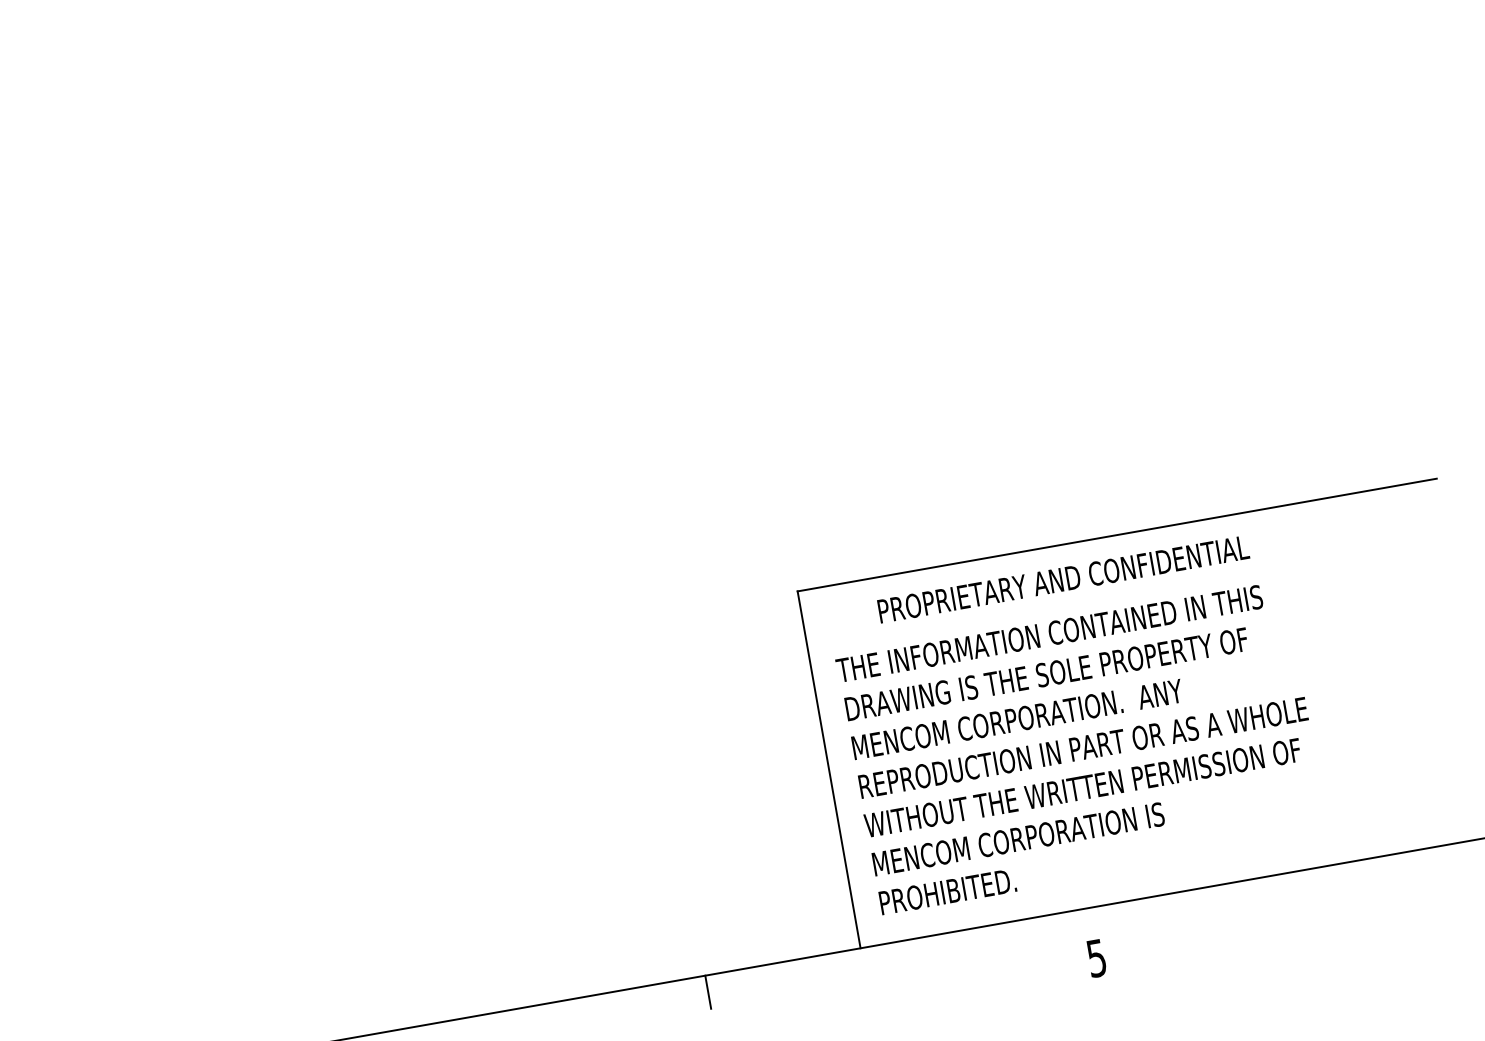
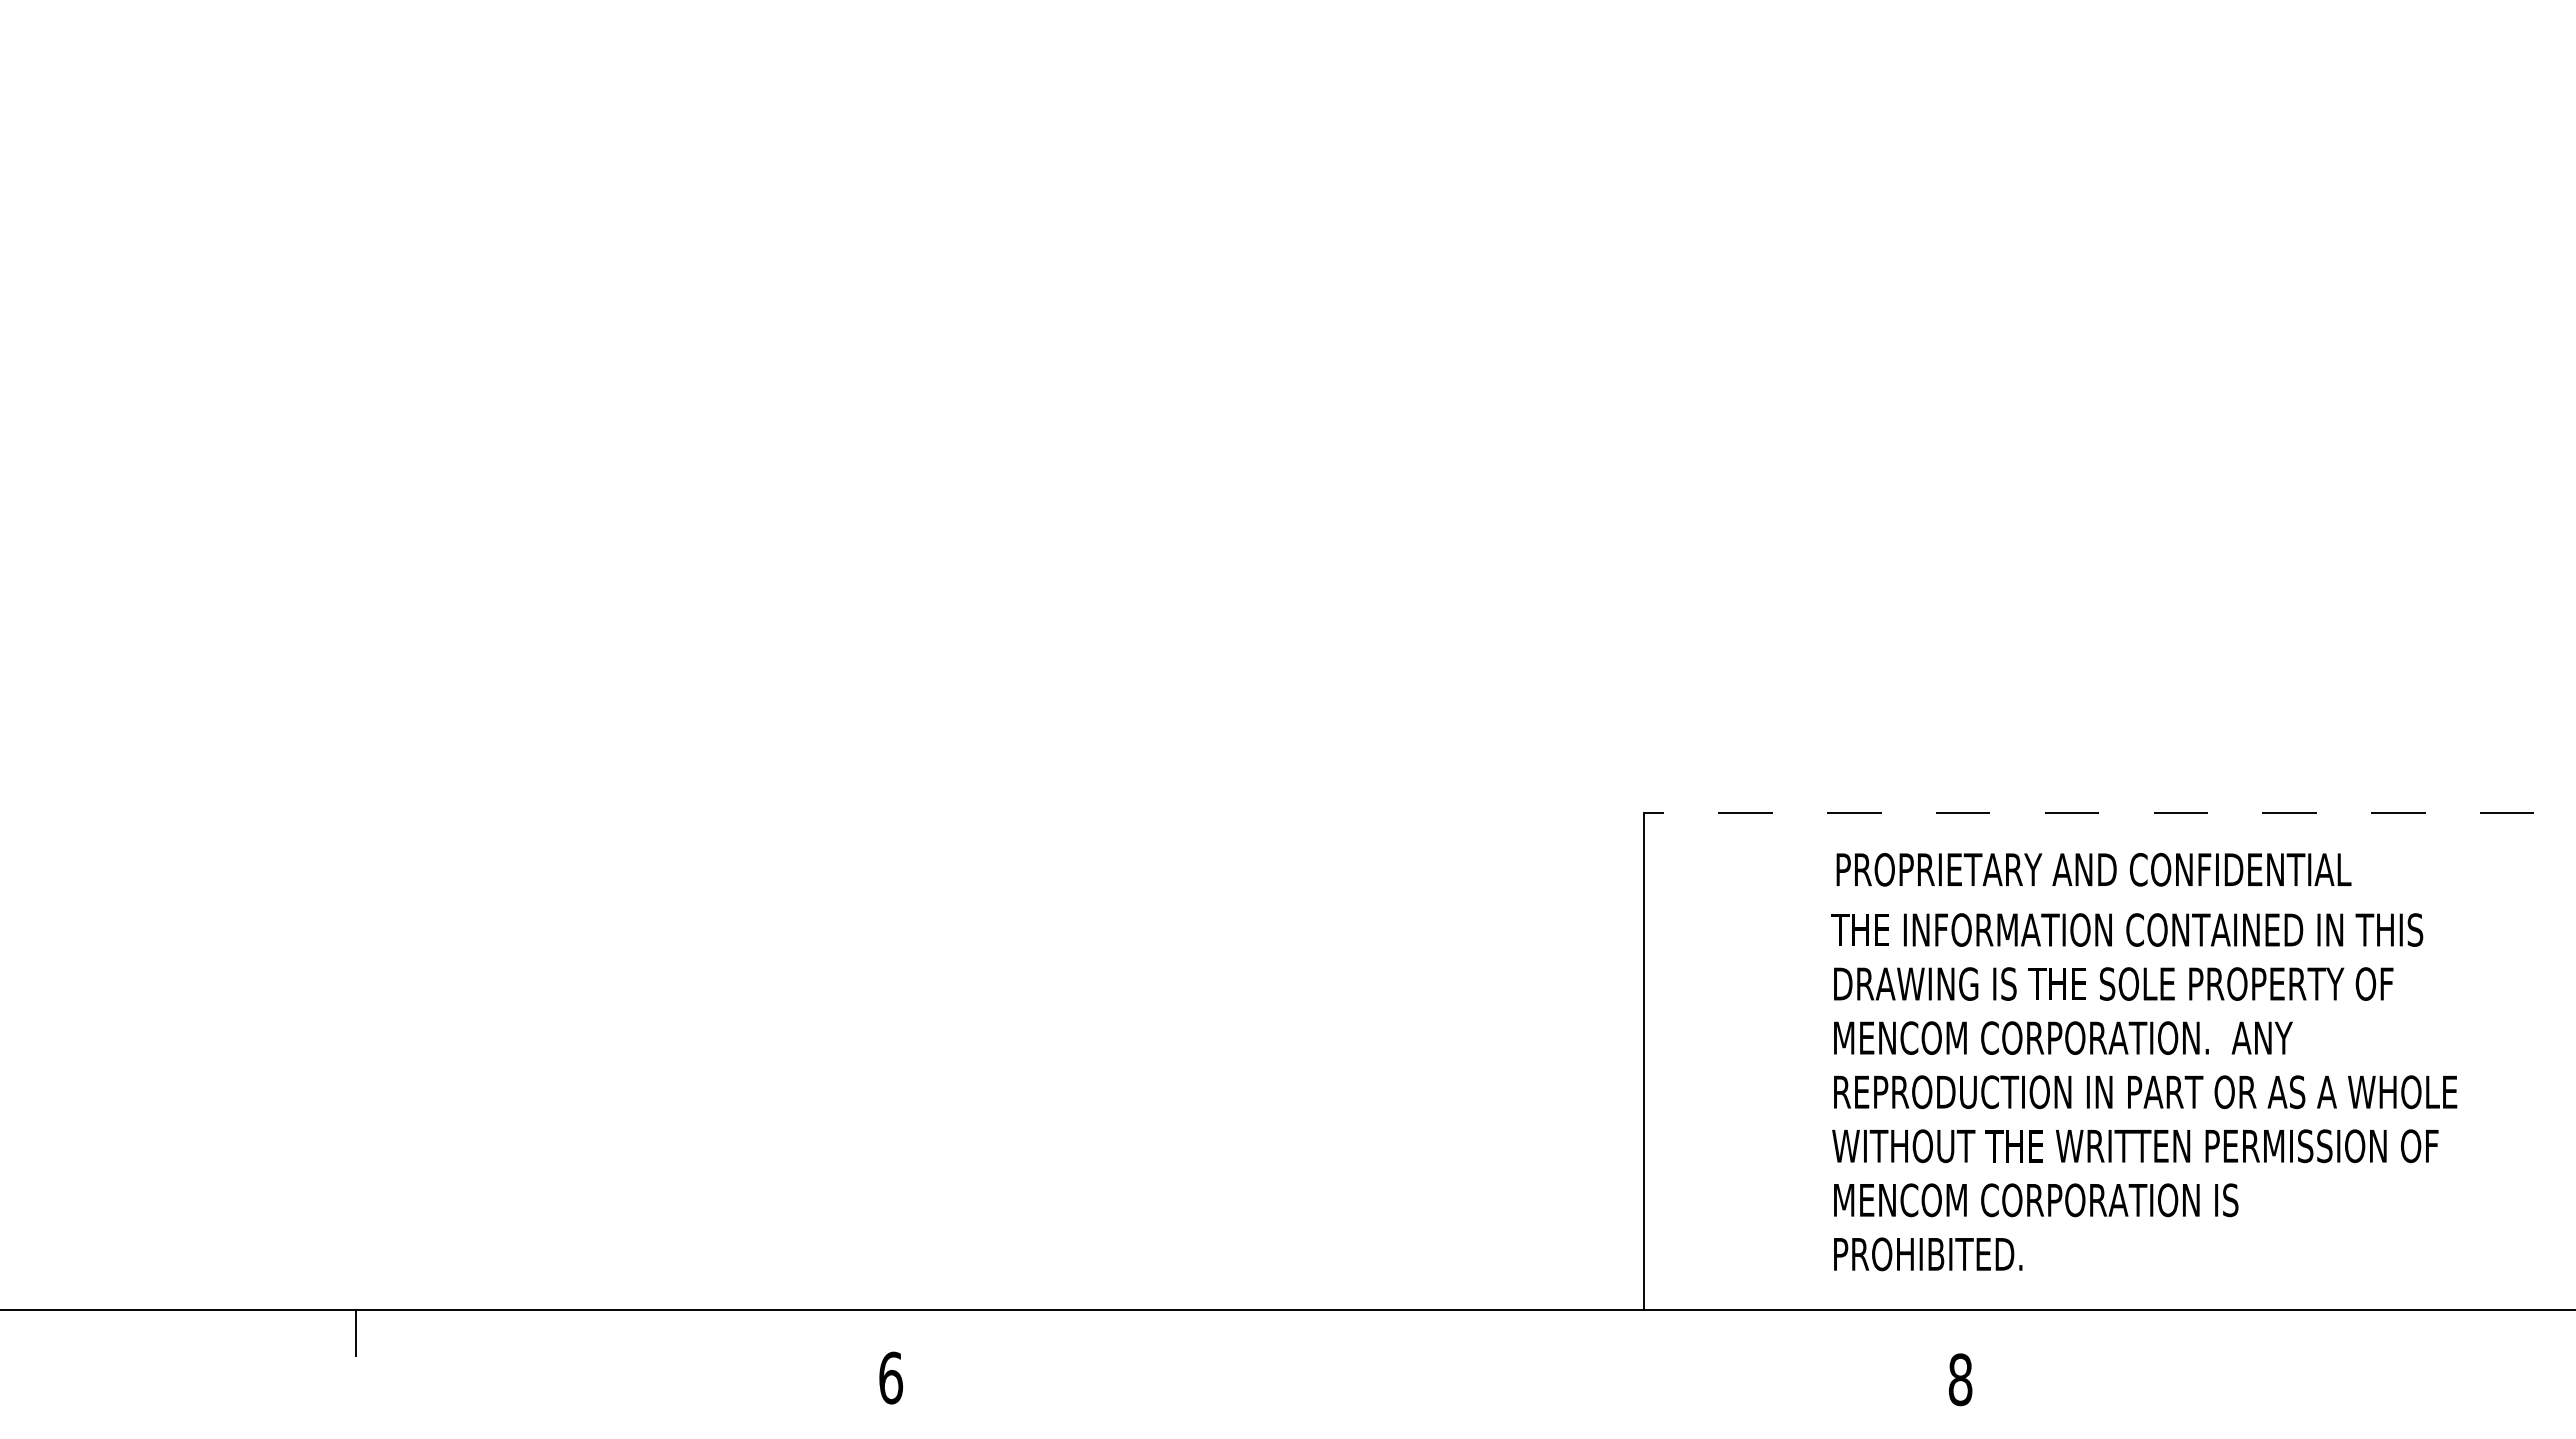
line: (1116, 535) -> (2088, 812), solid -> dashed
text: (1063, 579) -> (2093, 869), moved
text: (1082, 748) -> (2144, 1092), moved
text: (1096, 958) -> (1960, 1379), 5 -> 8
line: (708, 991) -> (1427, 1332), removed

